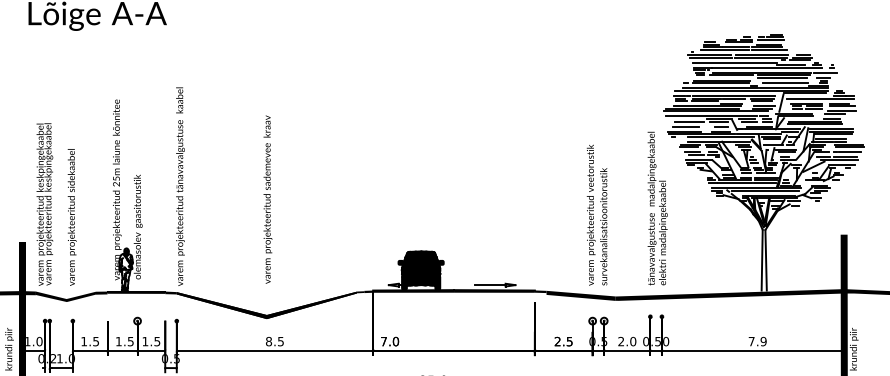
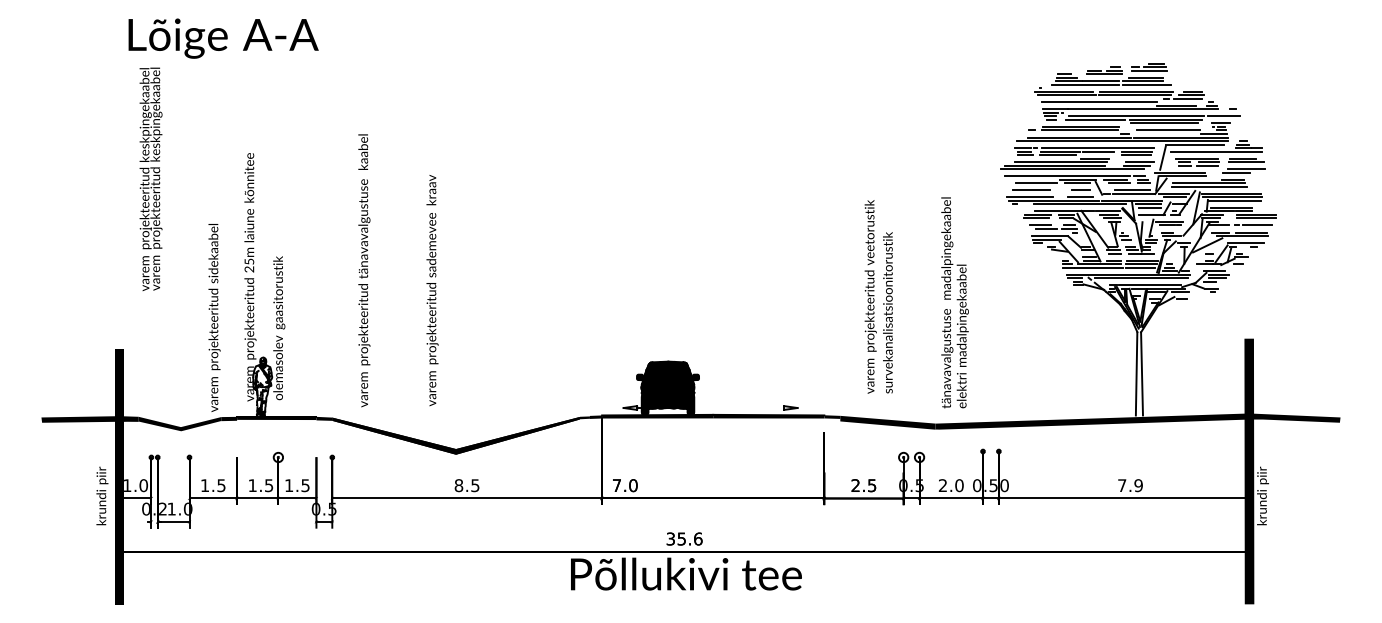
text: (180, 186) -> (364, 270), moved
text: (267, 199) -> (432, 290), moved
text: (44, 203) -> (150, 178), moved
text: (657, 208) -> (954, 302), moved
text: (596, 214) -> (878, 296), moved
text: (72, 217) -> (214, 317), moved
line: (489, 285) -> (762, 408), removed

